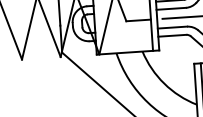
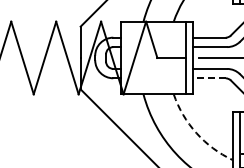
line: (171, 35) -> (208, 78), solid -> dashed
arc: (164, 83) -> (196, 133), solid -> dashed

